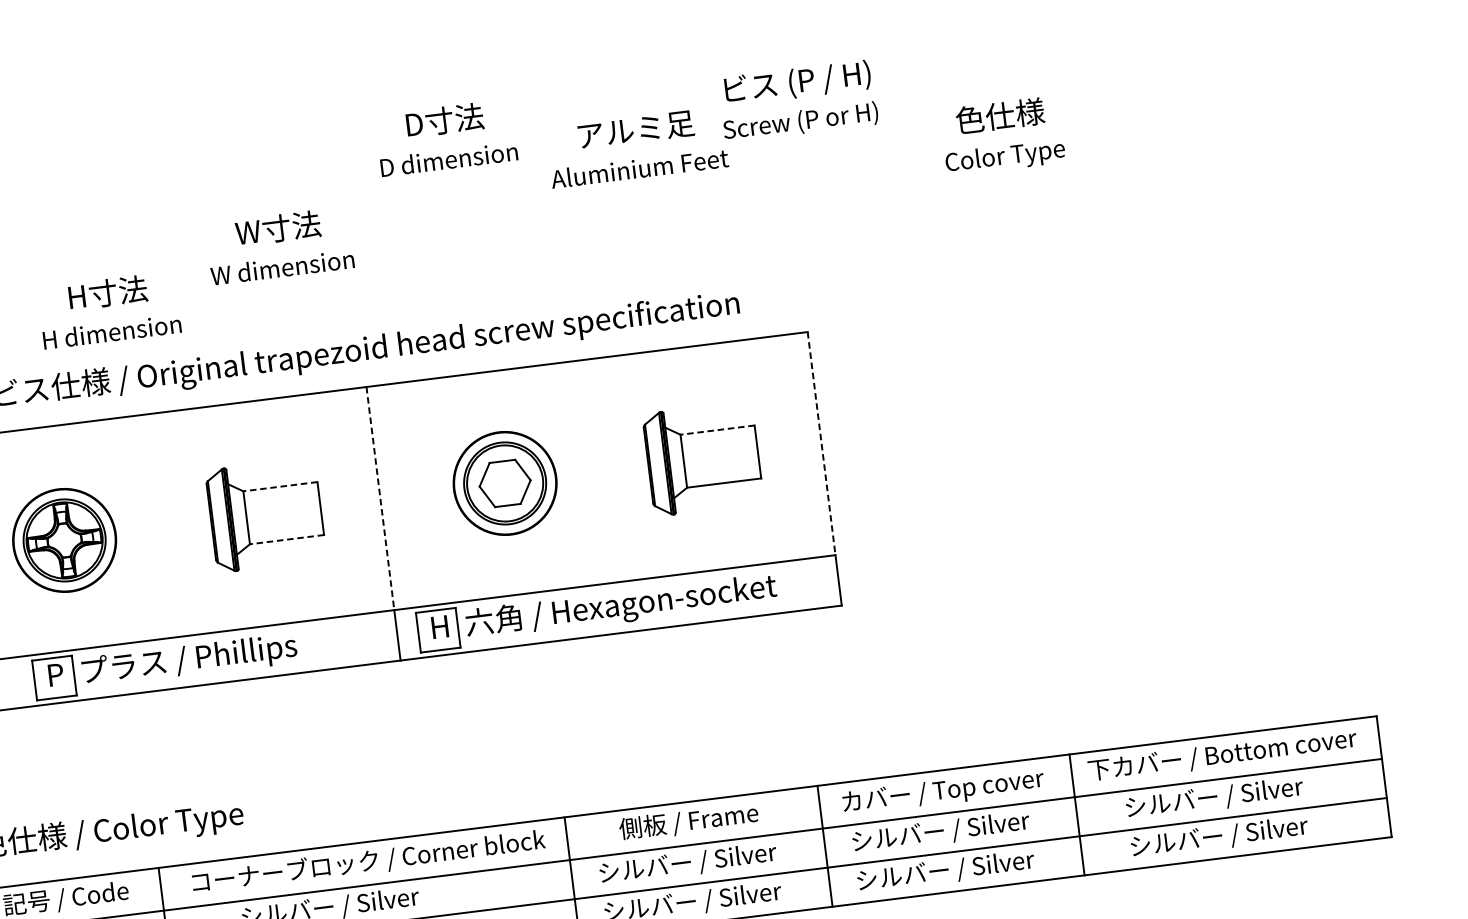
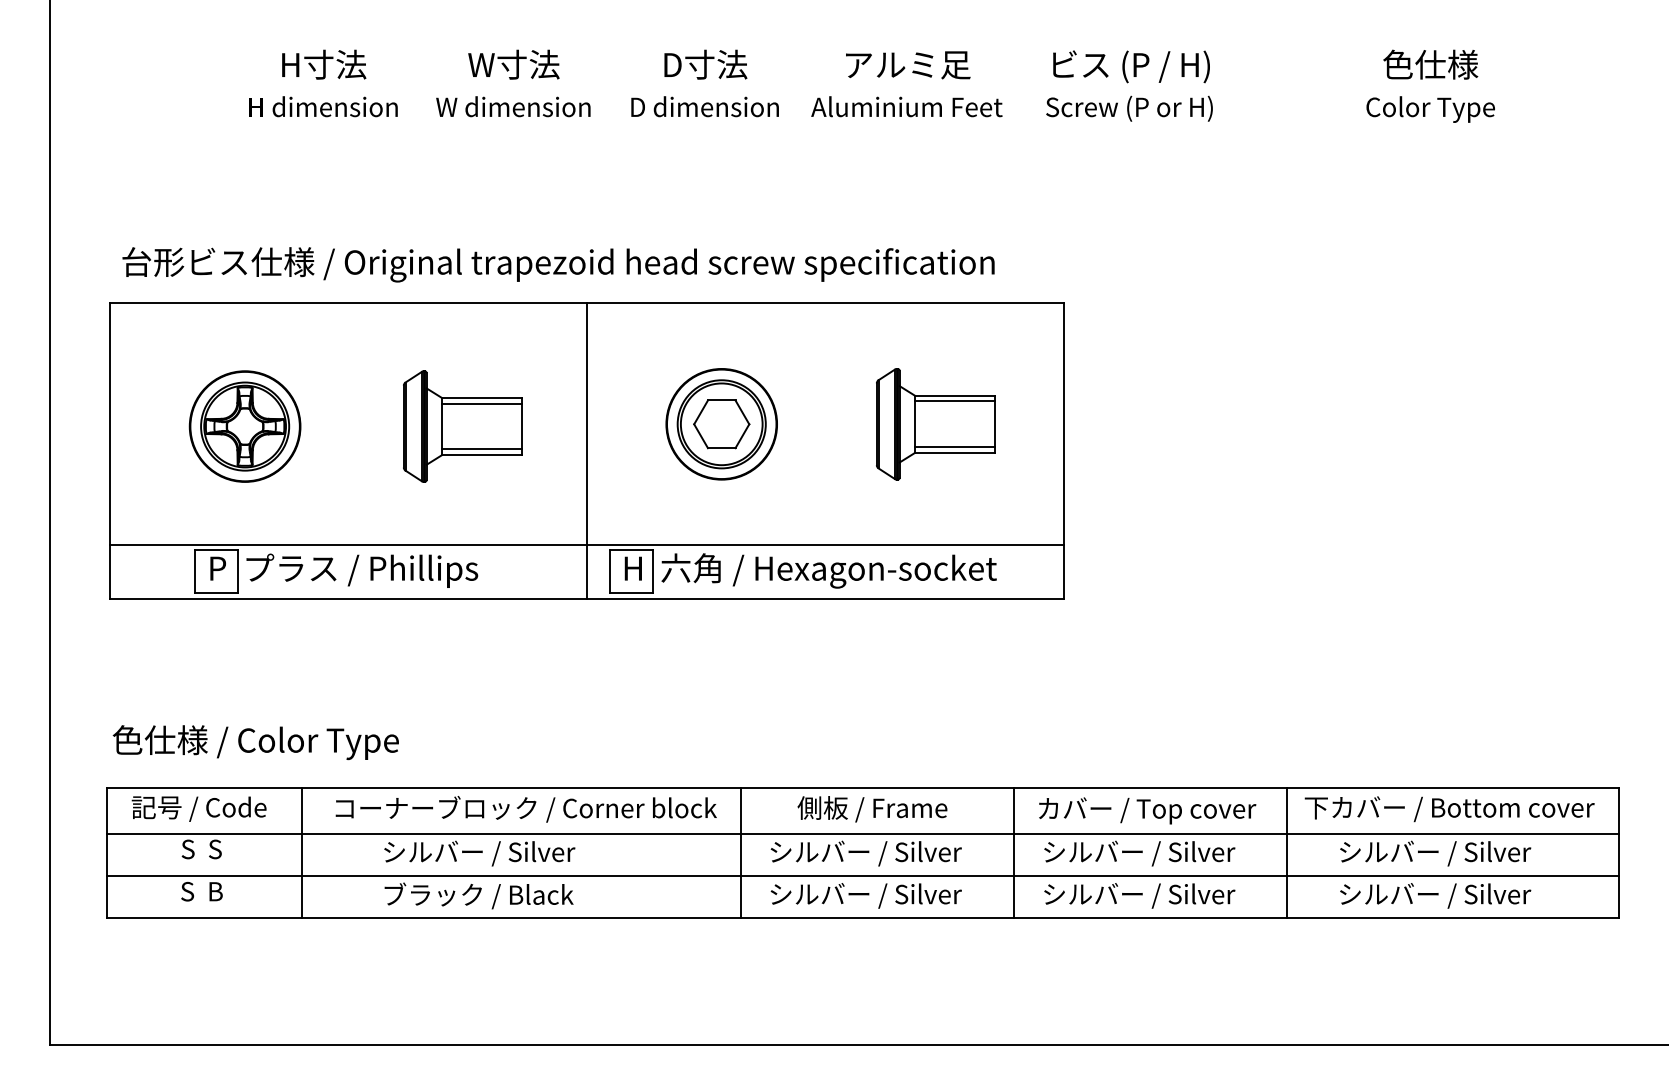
text: (798, 100) -> (1129, 85), moved
text: (1002, 135) -> (1430, 85), moved
text: (445, 137) -> (704, 83), moved
text: (279, 245) -> (513, 83), moved
text: (109, 310) -> (323, 83), moved
line: (717, 430) -> (954, 395), dashed -> solid
line: (717, 435) -> (954, 401), added
line: (822, 443) -> (1064, 423), dashed -> solid
line: (723, 478) -> (954, 447), added
line: (279, 486) -> (481, 397), dashed -> solid
line: (280, 491) -> (481, 403), added
line: (379, 498) -> (586, 423), dashed -> solid
line: (285, 534) -> (481, 449), added
line: (286, 539) -> (481, 455), dashed -> solid

